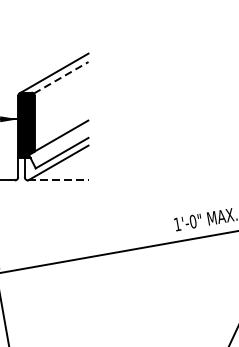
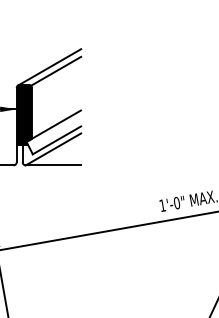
line: (61, 77) -> (56, 71), dashed -> solid
line: (58, 180) -> (53, 165), dashed -> solid

